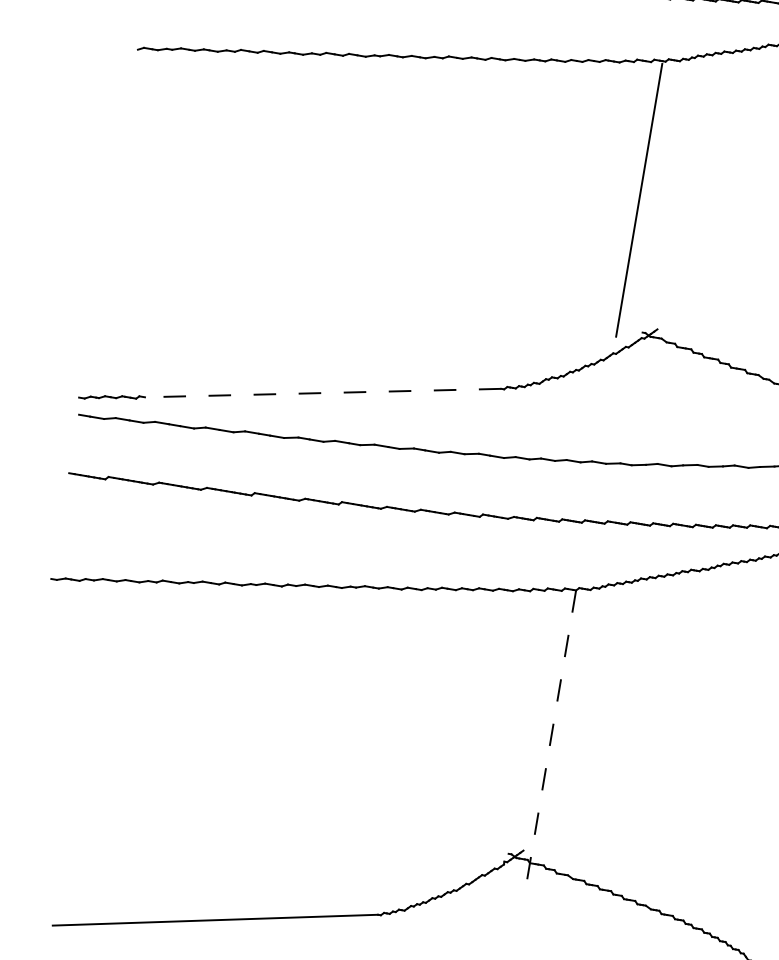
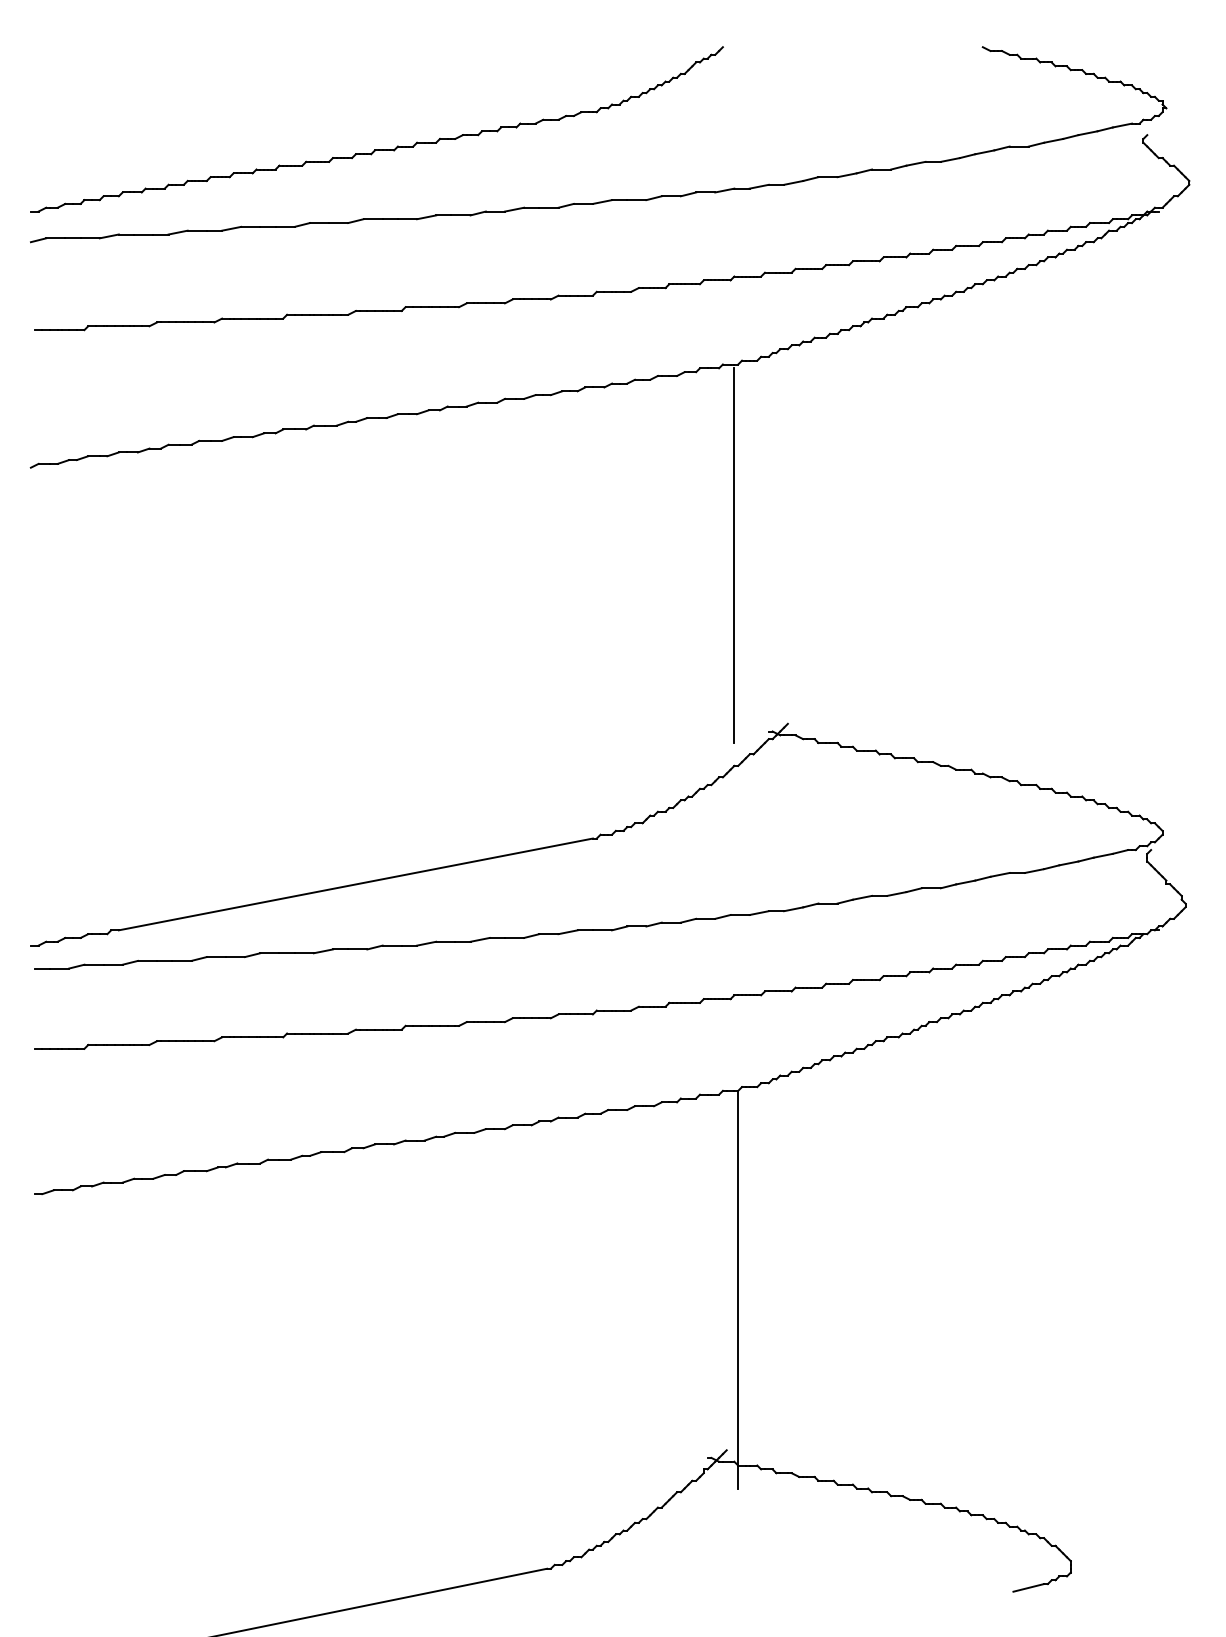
line: (322, 393) -> (355, 884), dashed -> solid
line: (551, 735) -> (738, 1289), dashed -> solid

